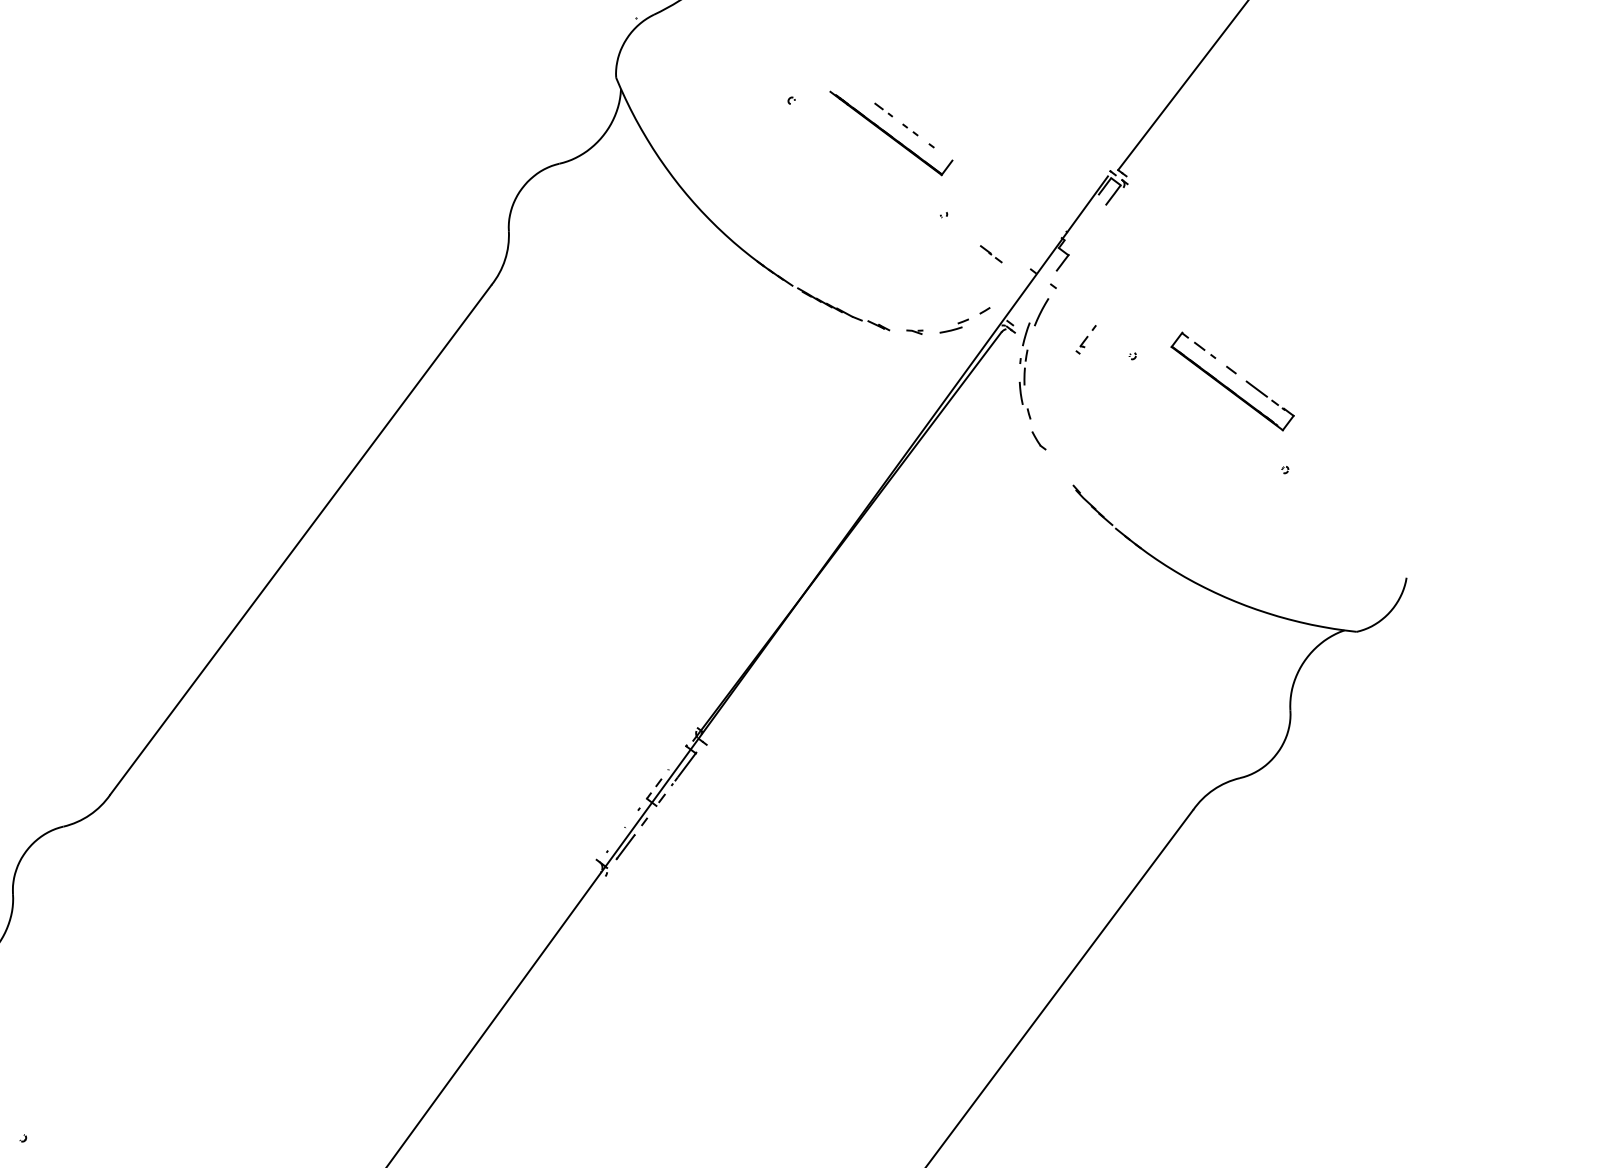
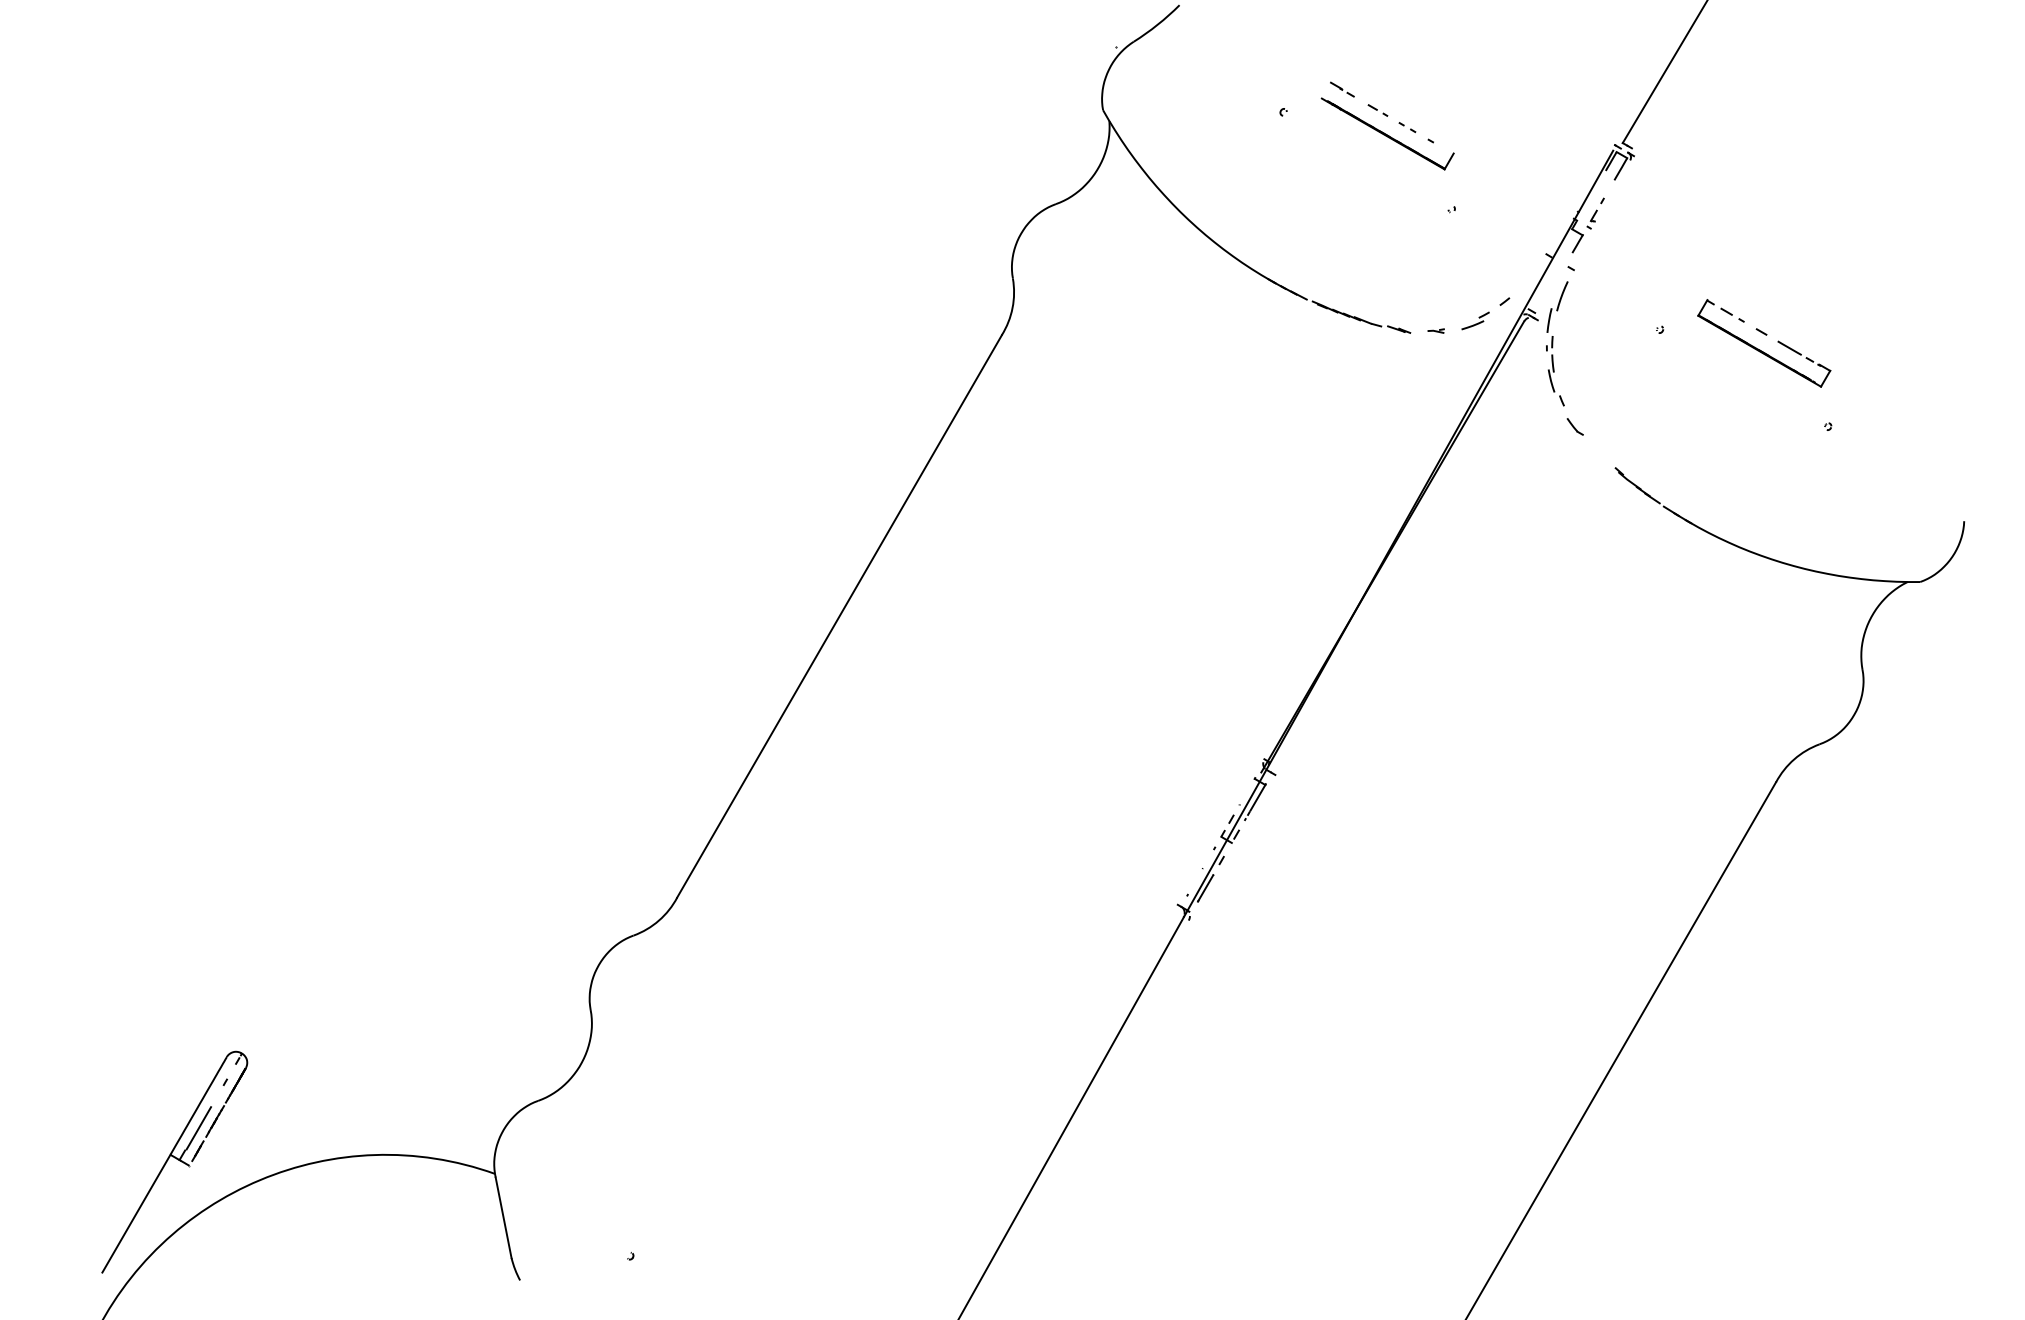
line: (991, 254) -> (1342, 89), moved
part: (1085, 339) -> (1595, 213), moved

